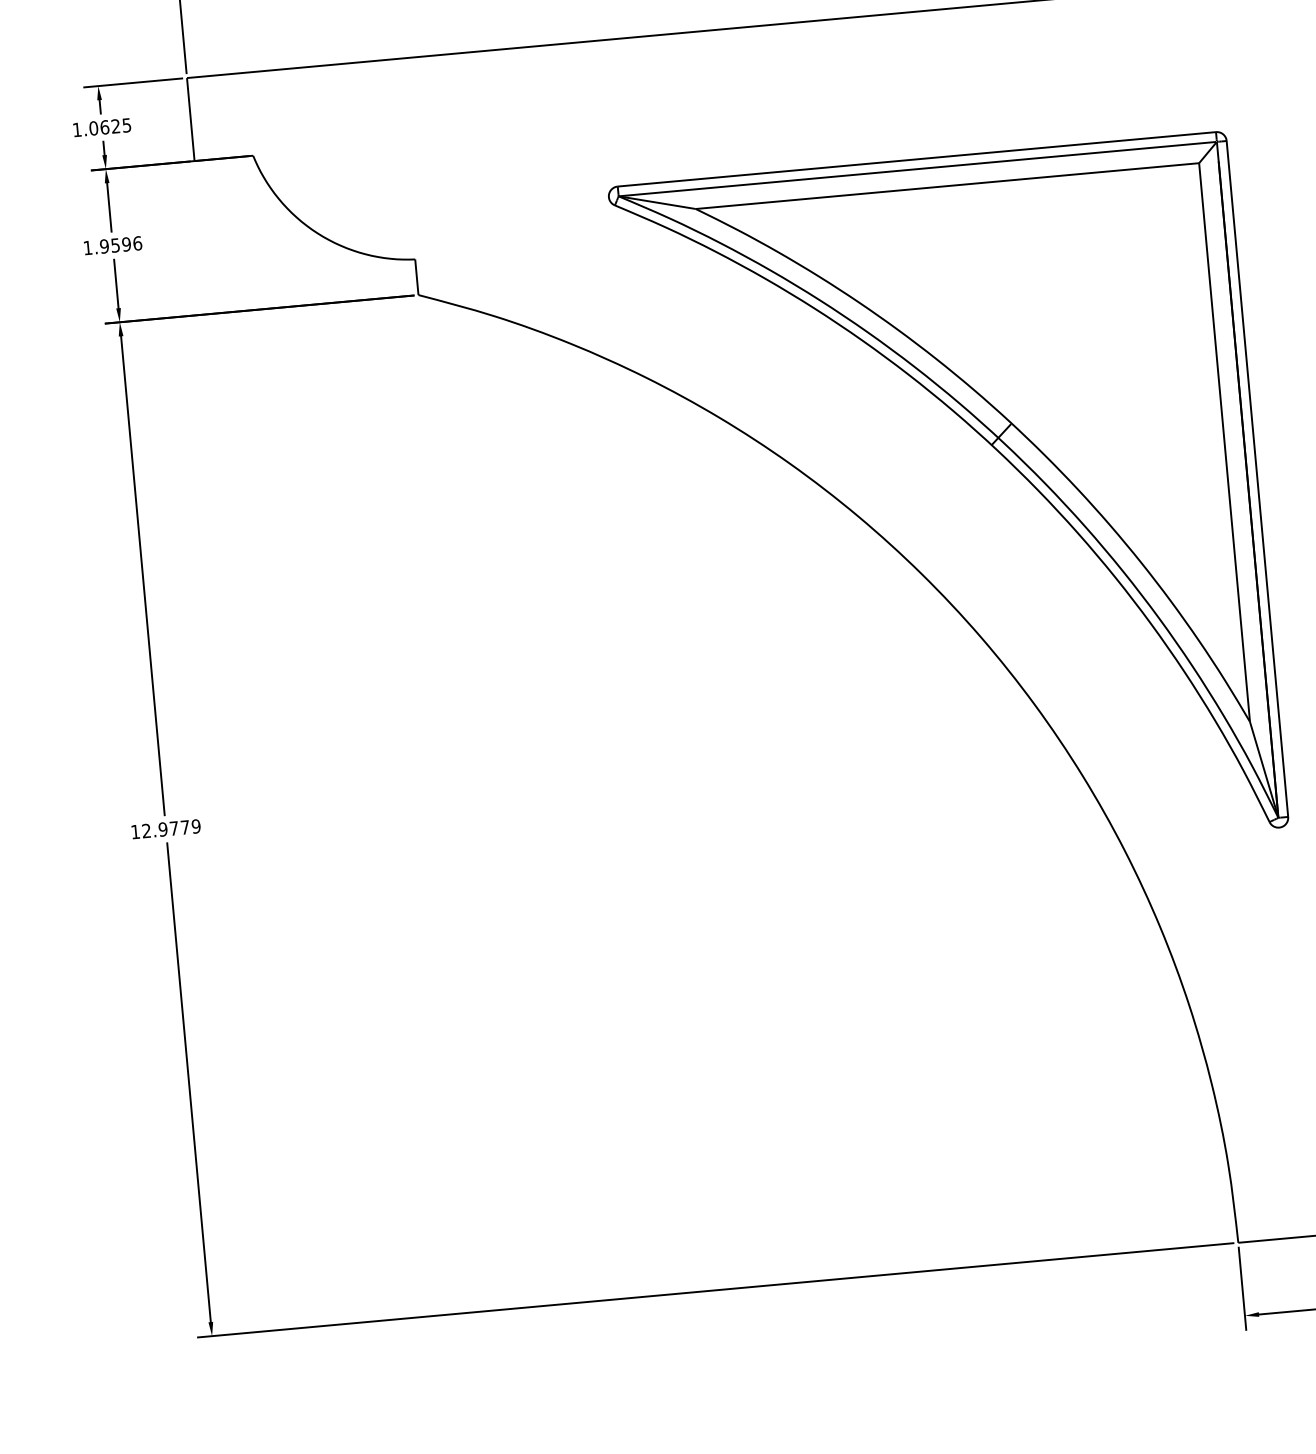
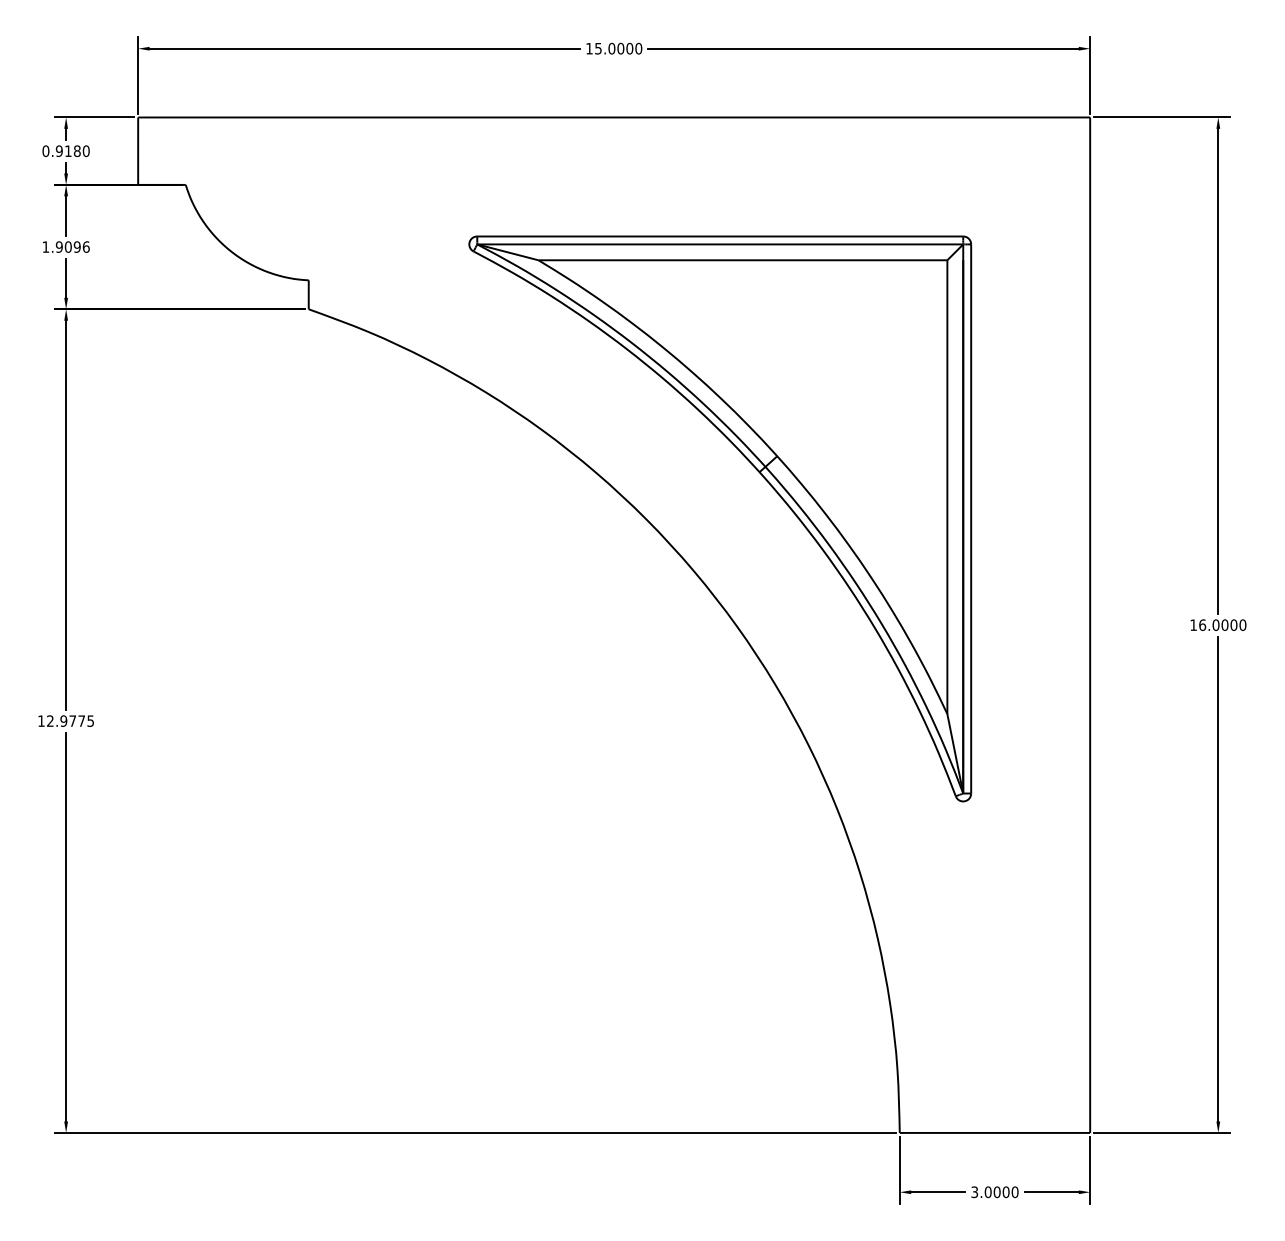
text: (101, 128) -> (65, 151), 1.0625 -> 0.9180
text: (114, 244) -> (67, 246), 1.9596 -> 1.9096
text: (195, 825) -> (90, 720), 12.9779 -> 12.9775

